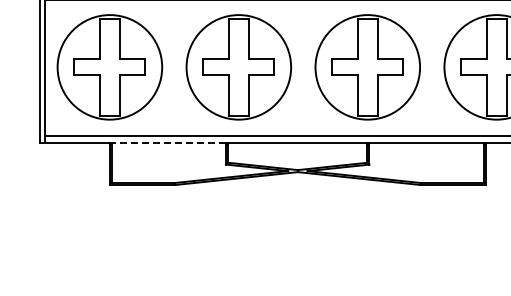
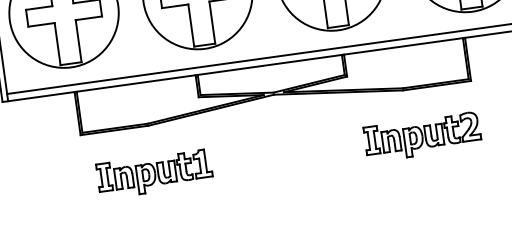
line: (168, 143) -> (135, 83), dashed -> solid
part: (174, 231) -> (154, 174), added
part: (432, 231) -> (422, 136), added

